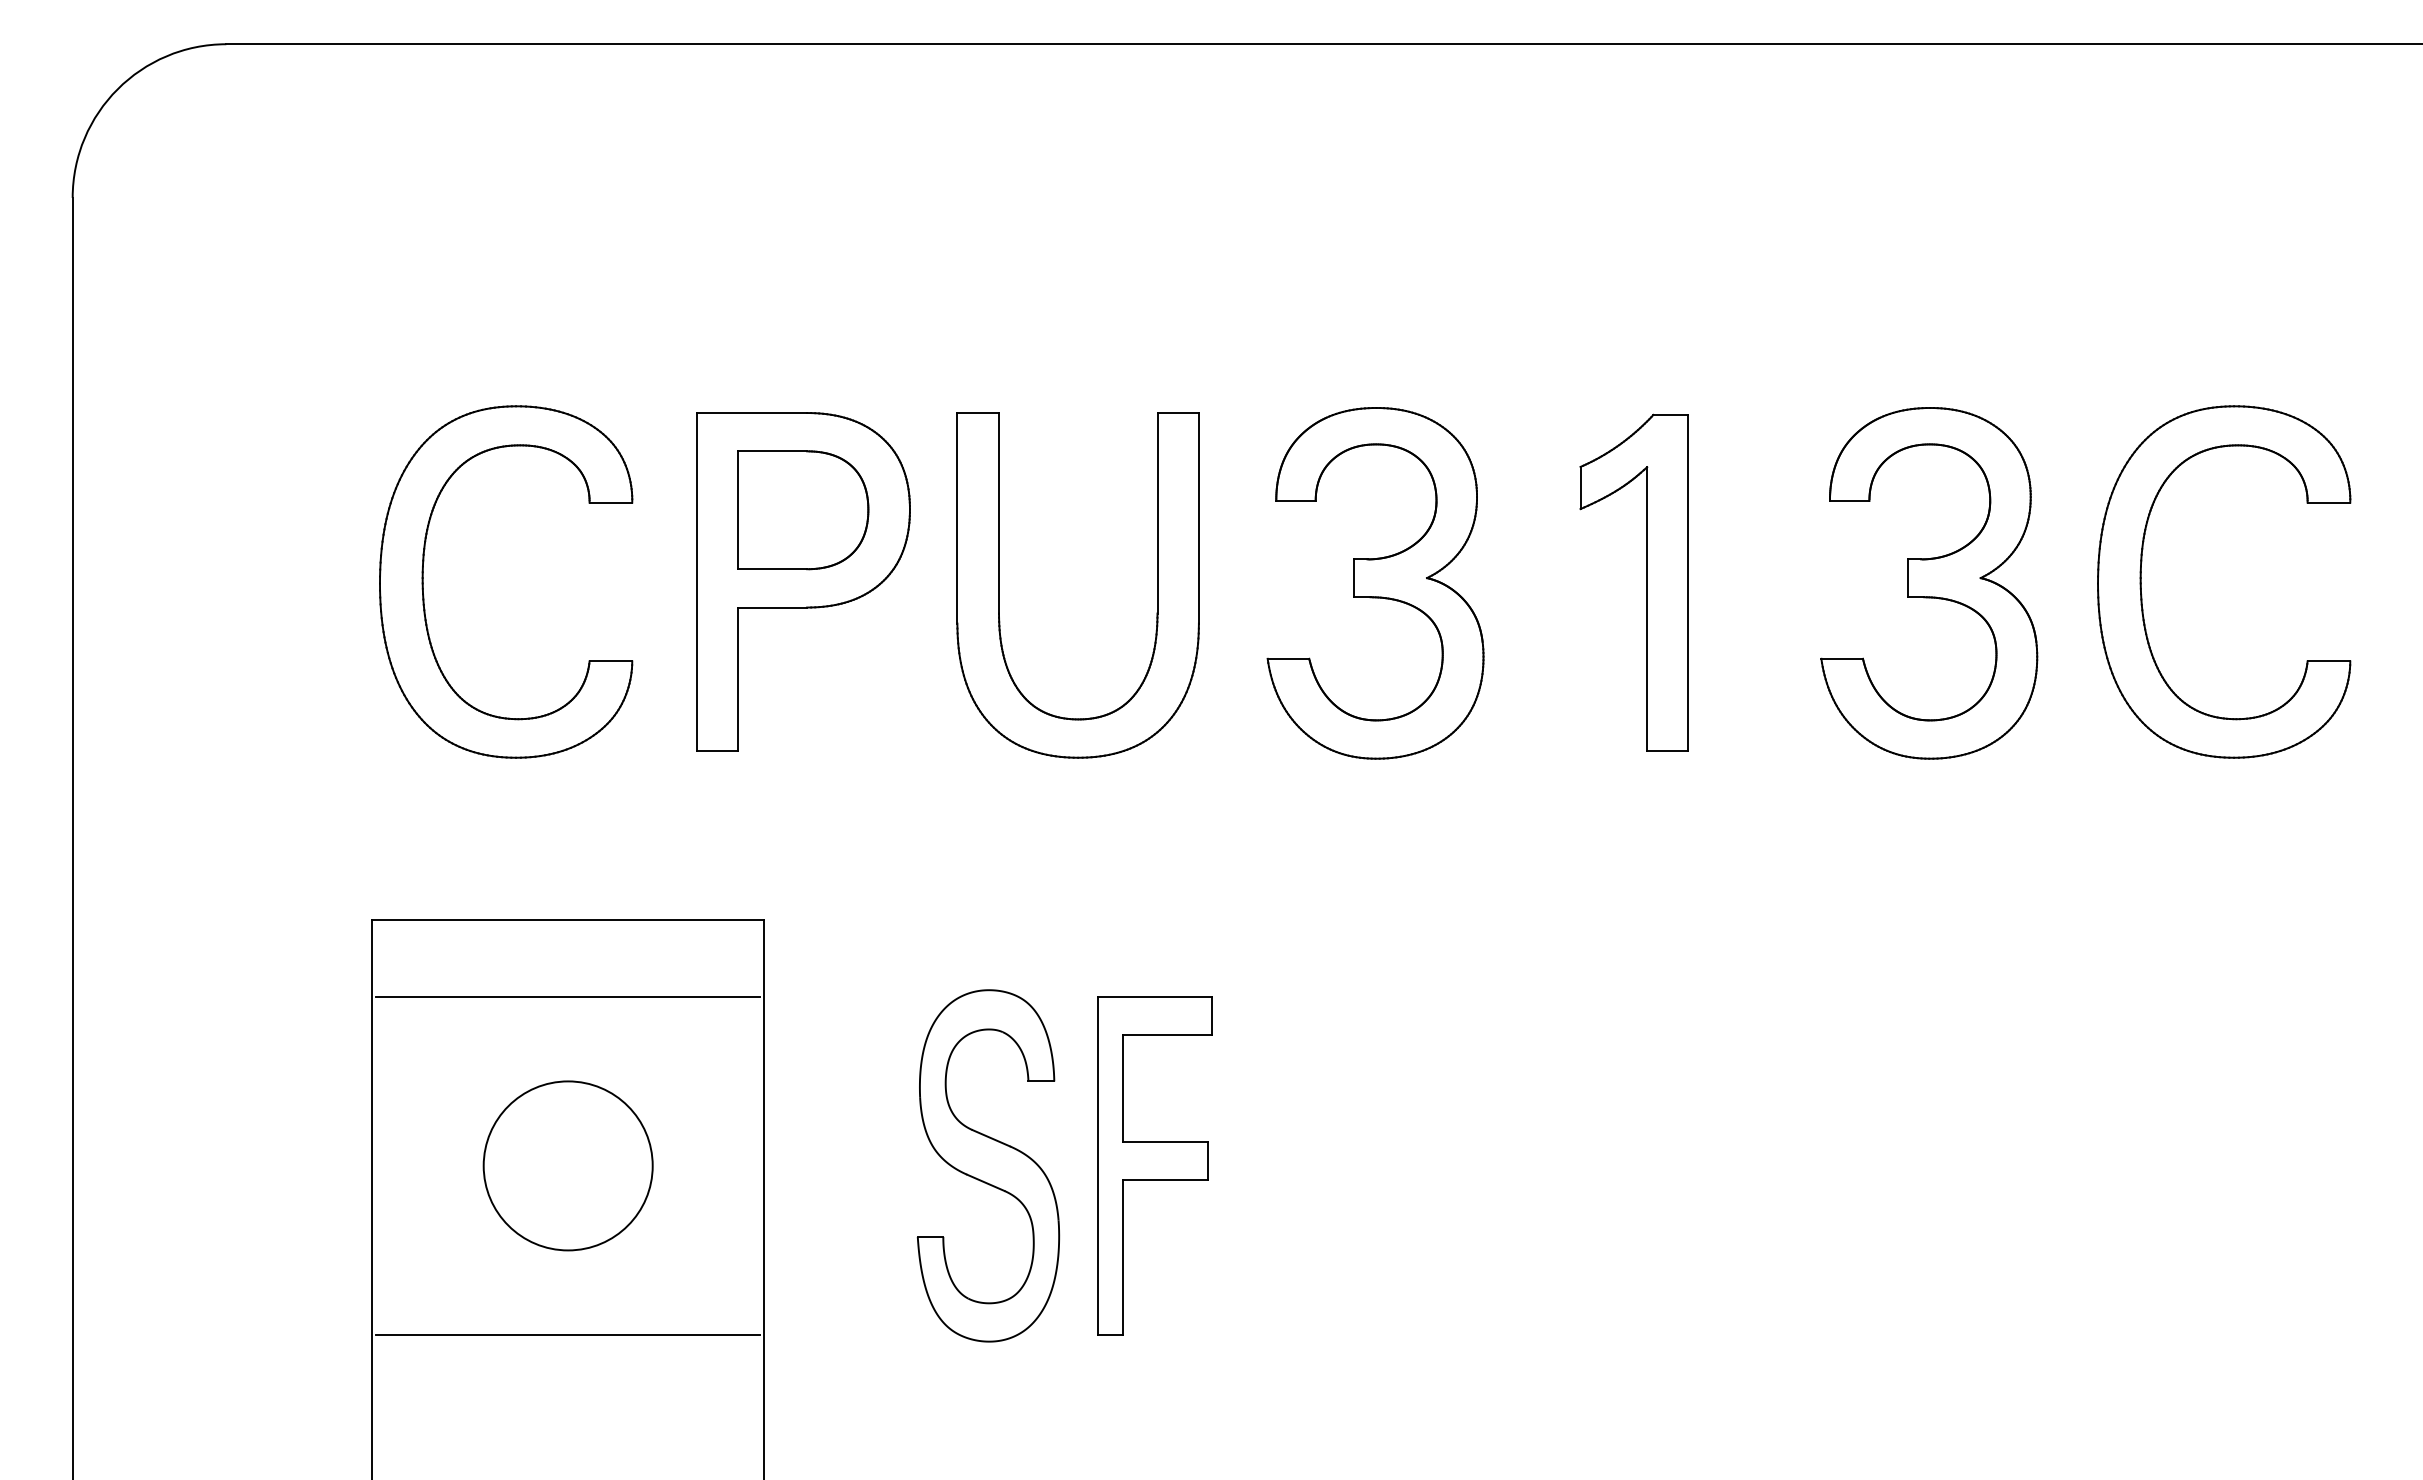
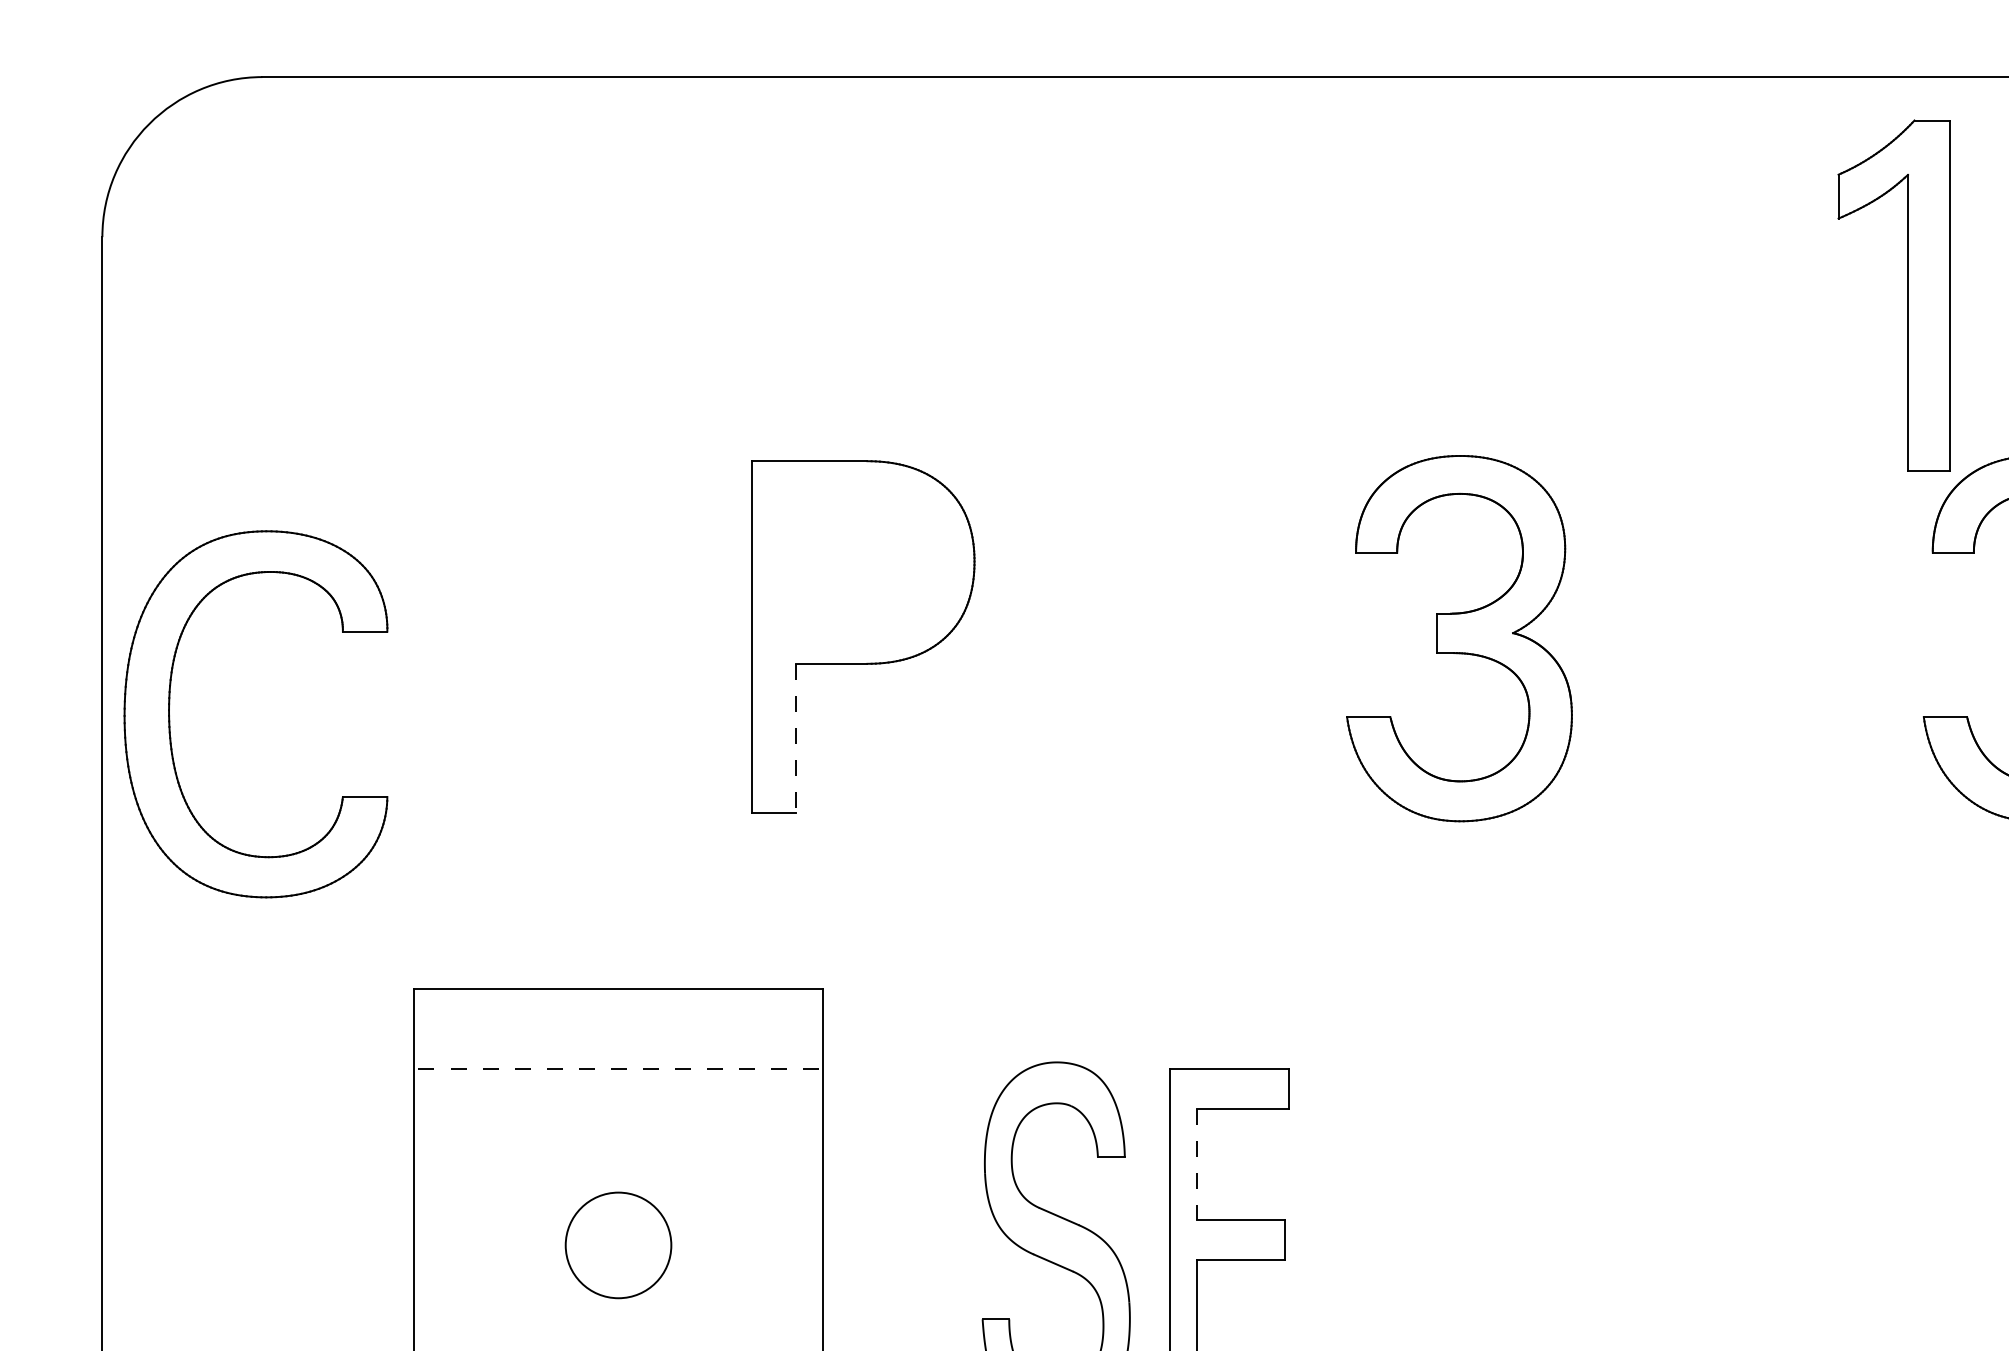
part: (803, 510) -> (863, 562), removed
part: (423, 581) -> (169, 713), moved
part: (1646, 582) -> (1907, 295), moved
part: (999, 585) -> (1067, 640), removed
line: (738, 679) -> (795, 738), solid -> dashed
line: (568, 996) -> (618, 1068), solid -> dashed
line: (1123, 1089) -> (1196, 1165), solid -> dashed
circle: (567, 1165) -> (617, 1244), size x0.6

